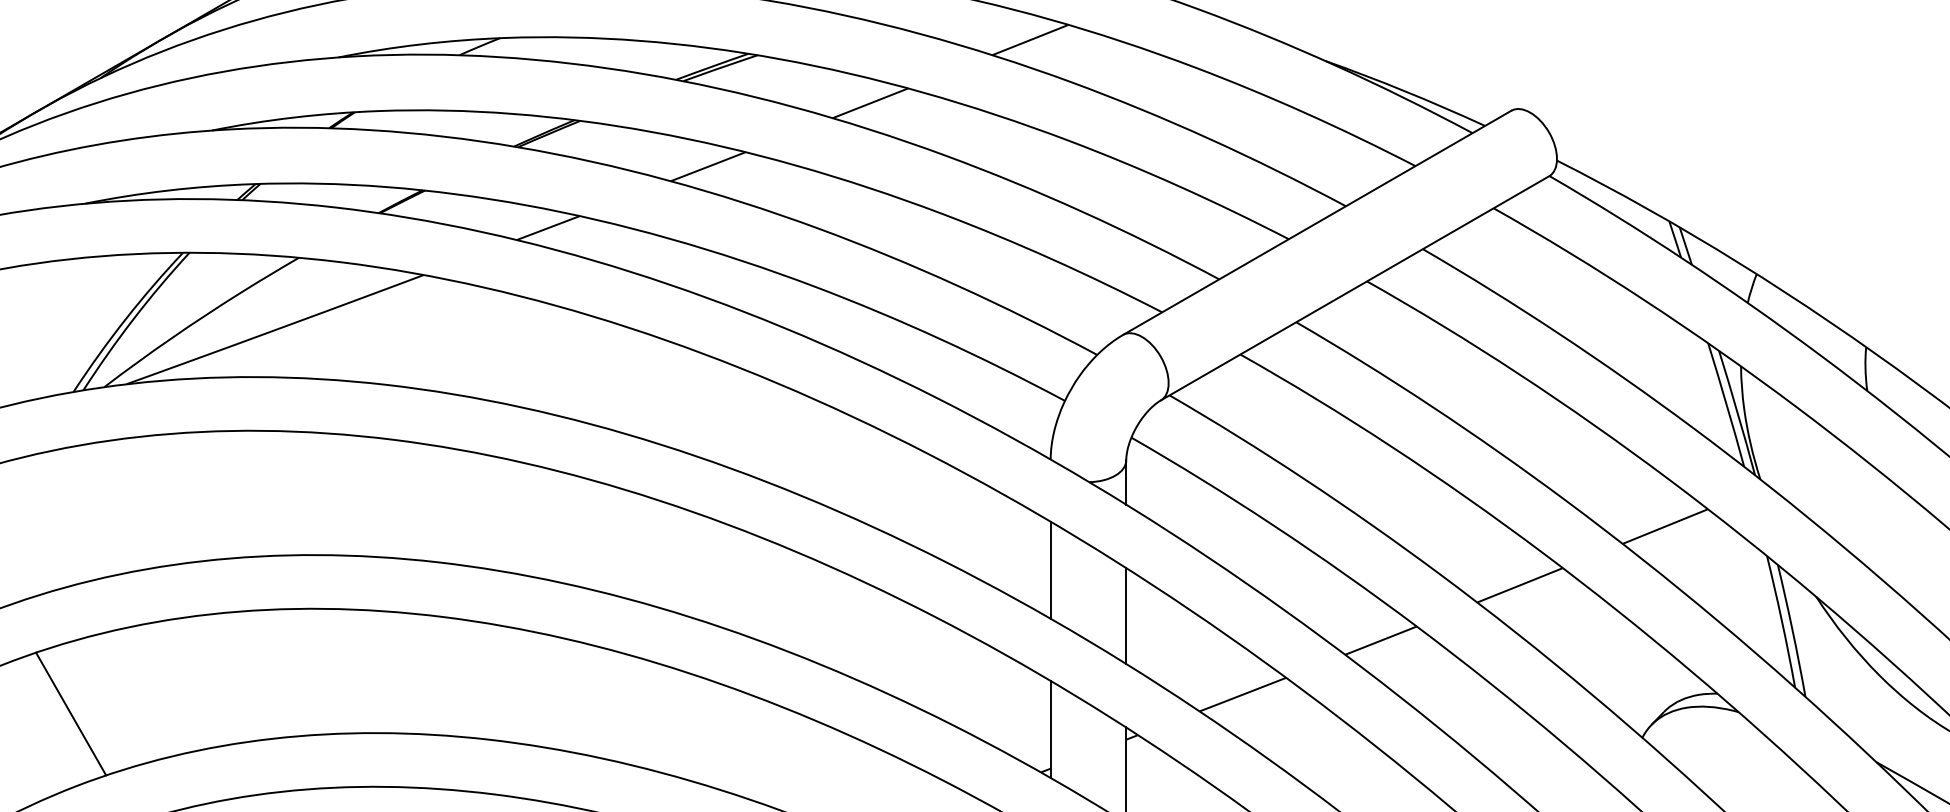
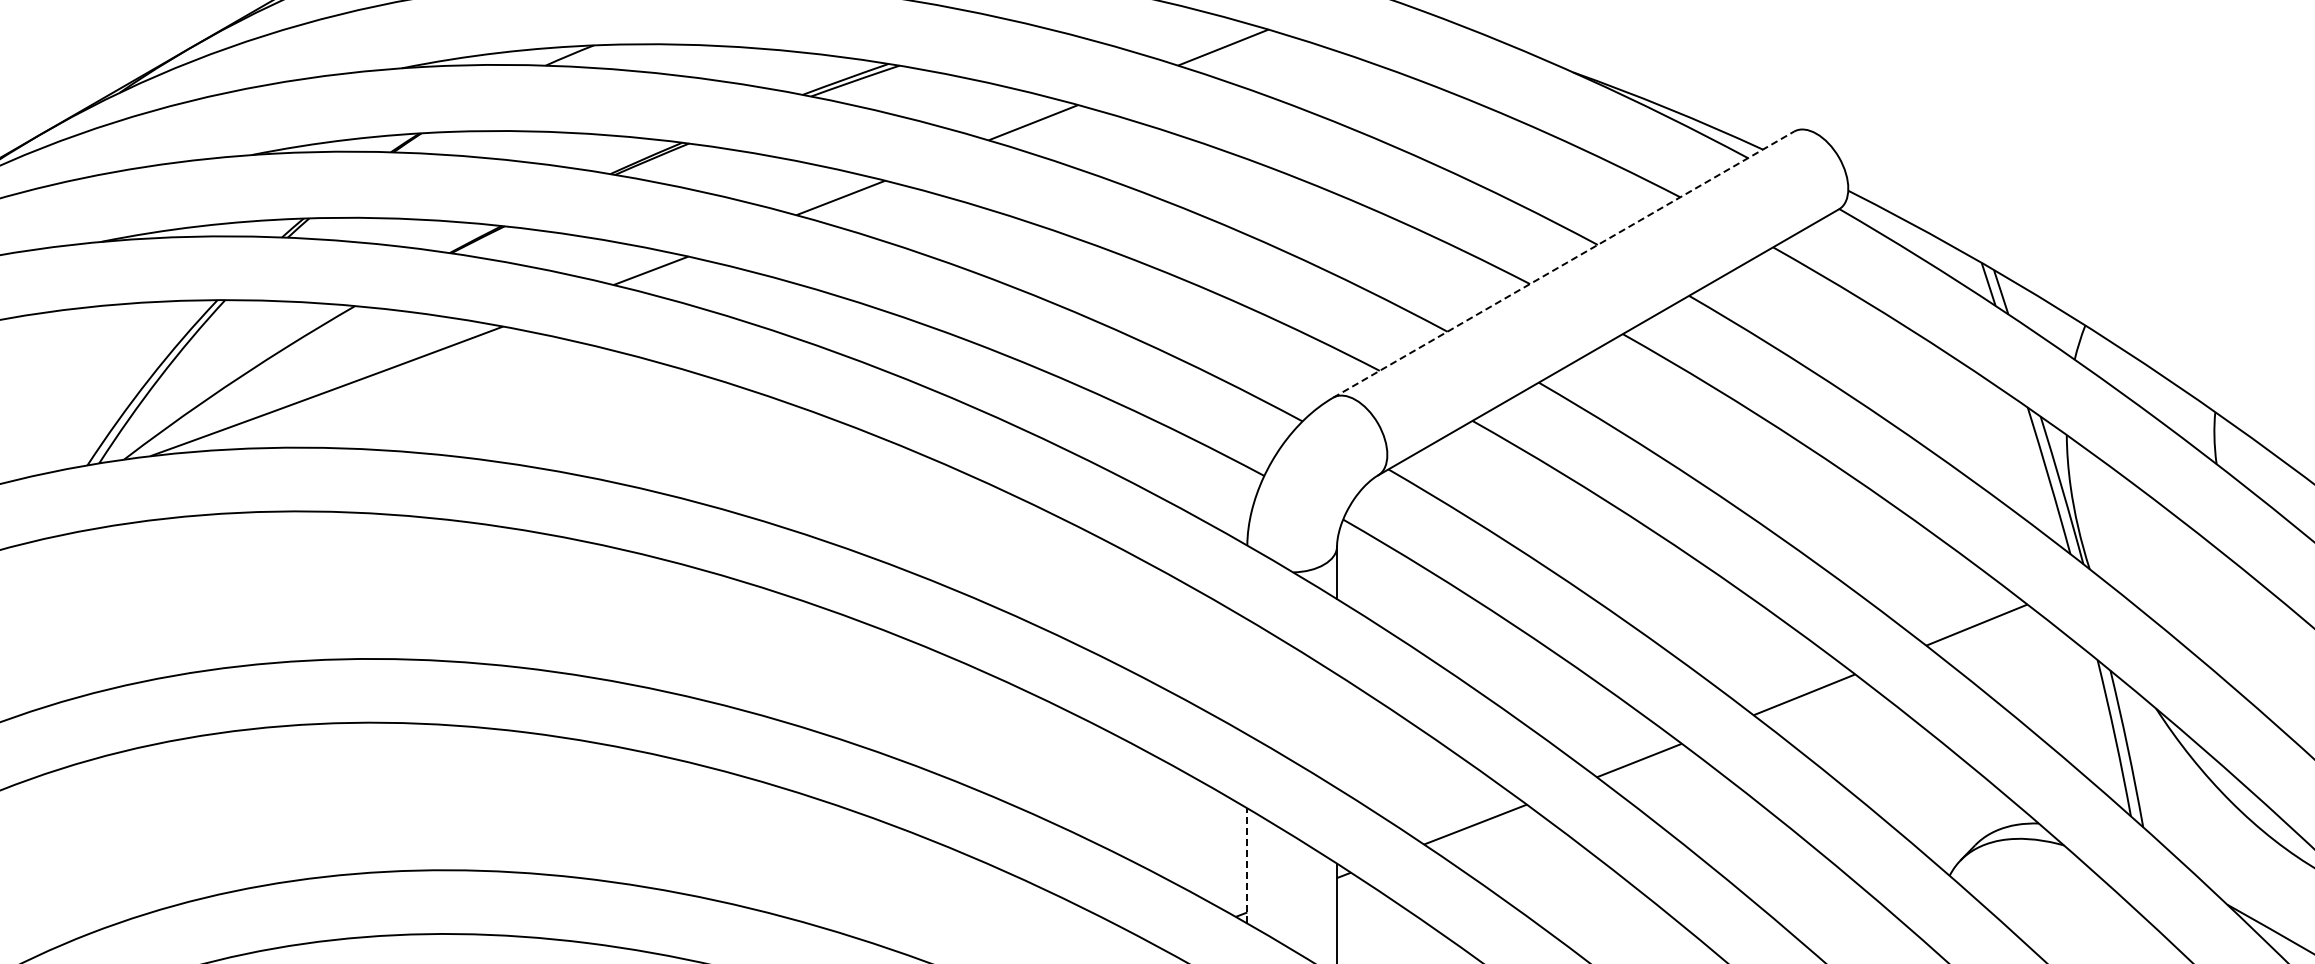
line: (1317, 222) -> (1564, 264), solid -> dashed
line: (1050, 569) -> (1247, 676), removed
line: (1126, 616) -> (1337, 731), removed
line: (70, 713) -> (84, 847), removed
line: (1050, 729) -> (1247, 865), solid -> dashed

